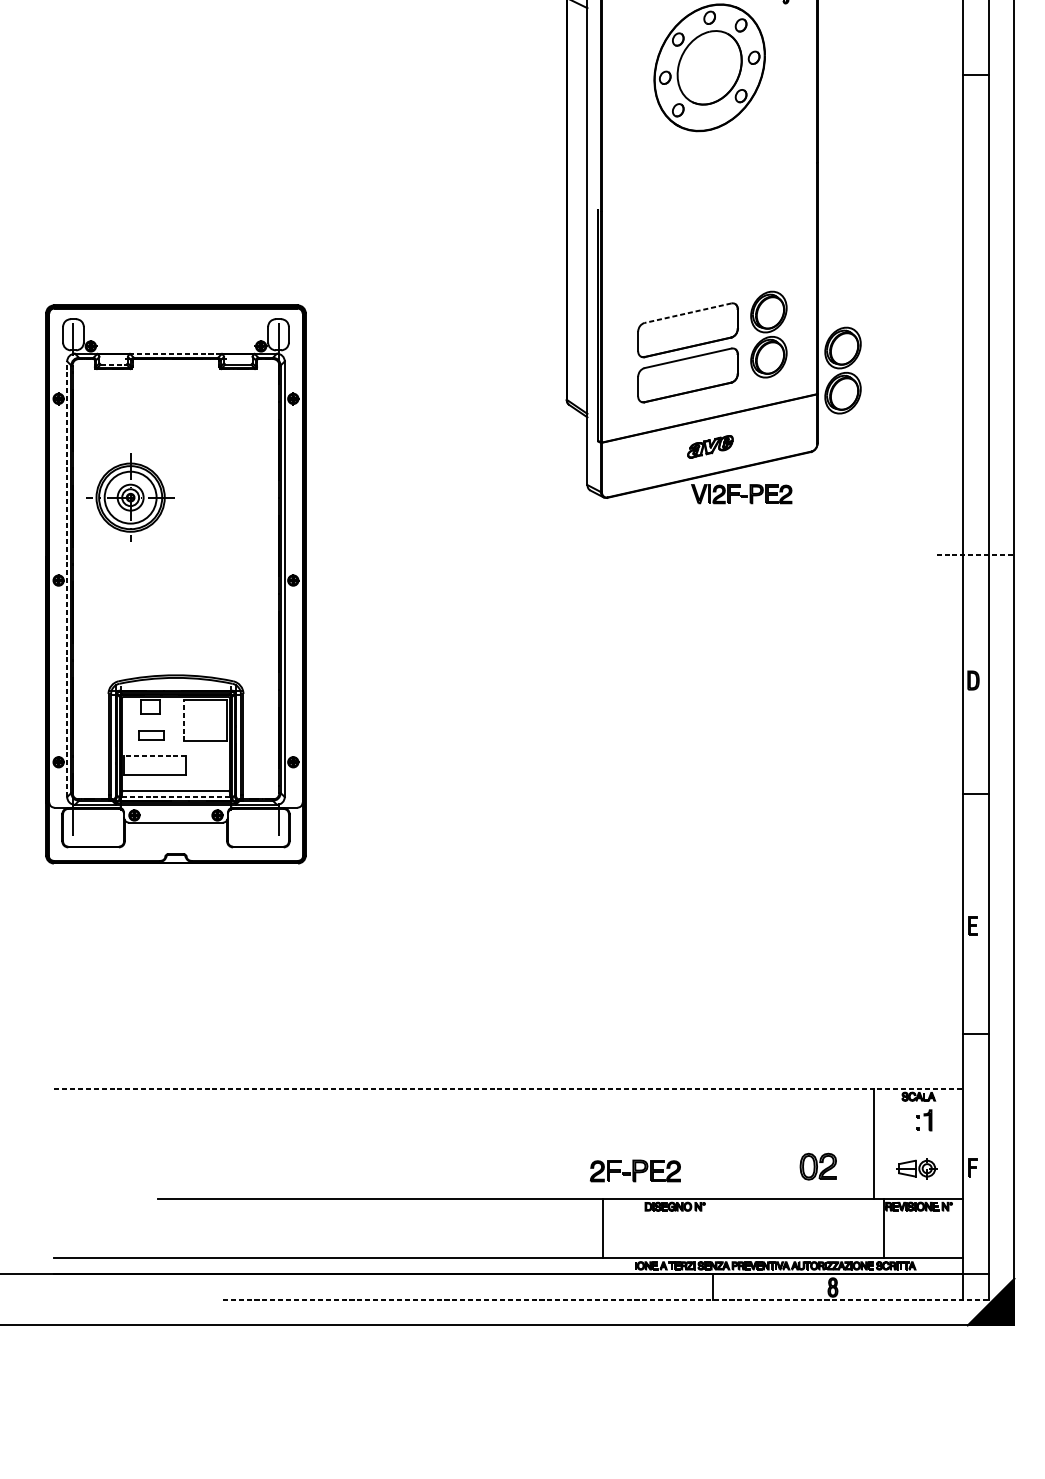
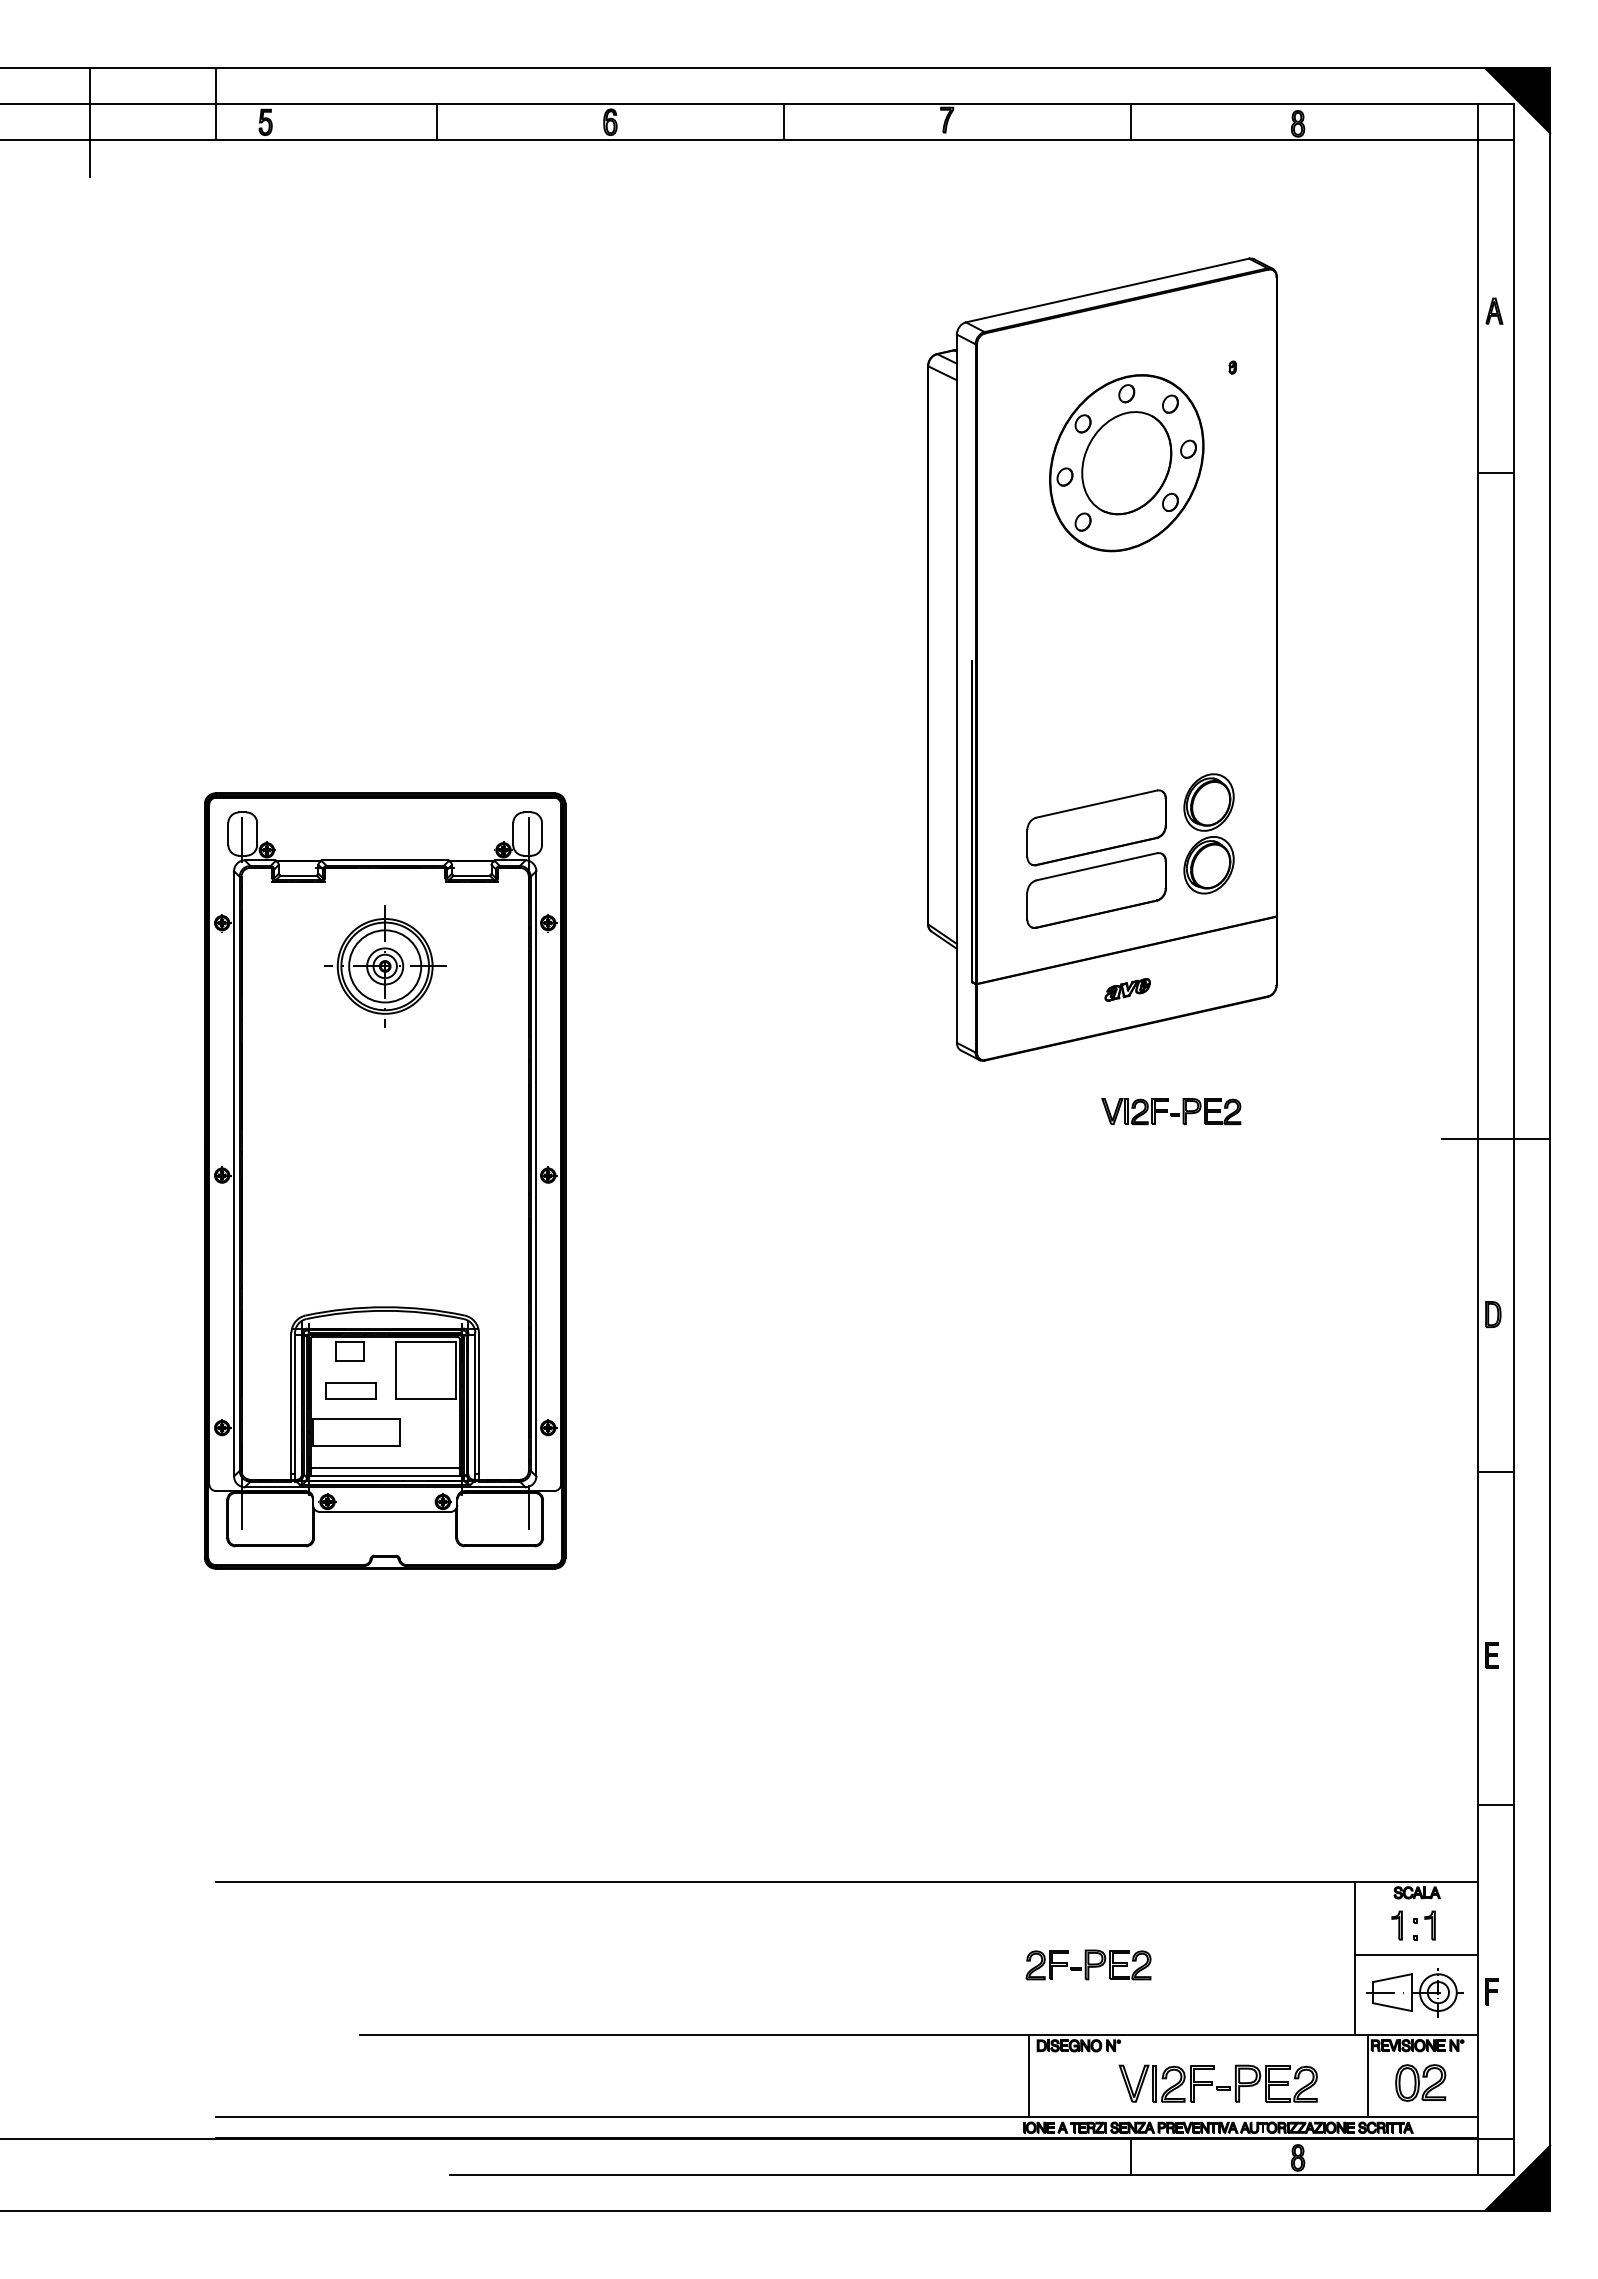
line: (687, 313) -> (1096, 804), dashed -> solid
line: (175, 353) -> (384, 860), dashed -> solid
line: (114, 364) -> (299, 875), dashed -> solid
part: (842, 370) -> (1311, 883), removed
part: (710, 446) -> (1127, 989), size x0.71
part: (741, 494) -> (1171, 1111), moved
part: (130, 497) -> (385, 966), moved
line: (975, 554) -> (1496, 1139), dashed -> solid
line: (67, 579) -> (234, 1173), dashed -> solid
line: (184, 720) -> (396, 1370), dashed -> solid
part: (151, 735) -> (350, 1390), size x1.43
line: (154, 756) -> (355, 1419), dashed -> solid
line: (176, 796) -> (385, 1475), dashed -> solid
line: (508, 1089) -> (847, 1882), dashed -> solid
part: (903, 1120) -> (1396, 1925), added
line: (918, 1141) -> (1416, 1955), added
part: (818, 1166) -> (1420, 2082), moved
part: (916, 1168) -> (1414, 1992), size x1.67
part: (635, 1170) -> (1088, 1964), moved
line: (602, 1228) -> (1029, 2075), moved
part: (774, 1233) -> (1217, 2083), added
line: (605, 1299) -> (982, 2174), dashed -> solid

